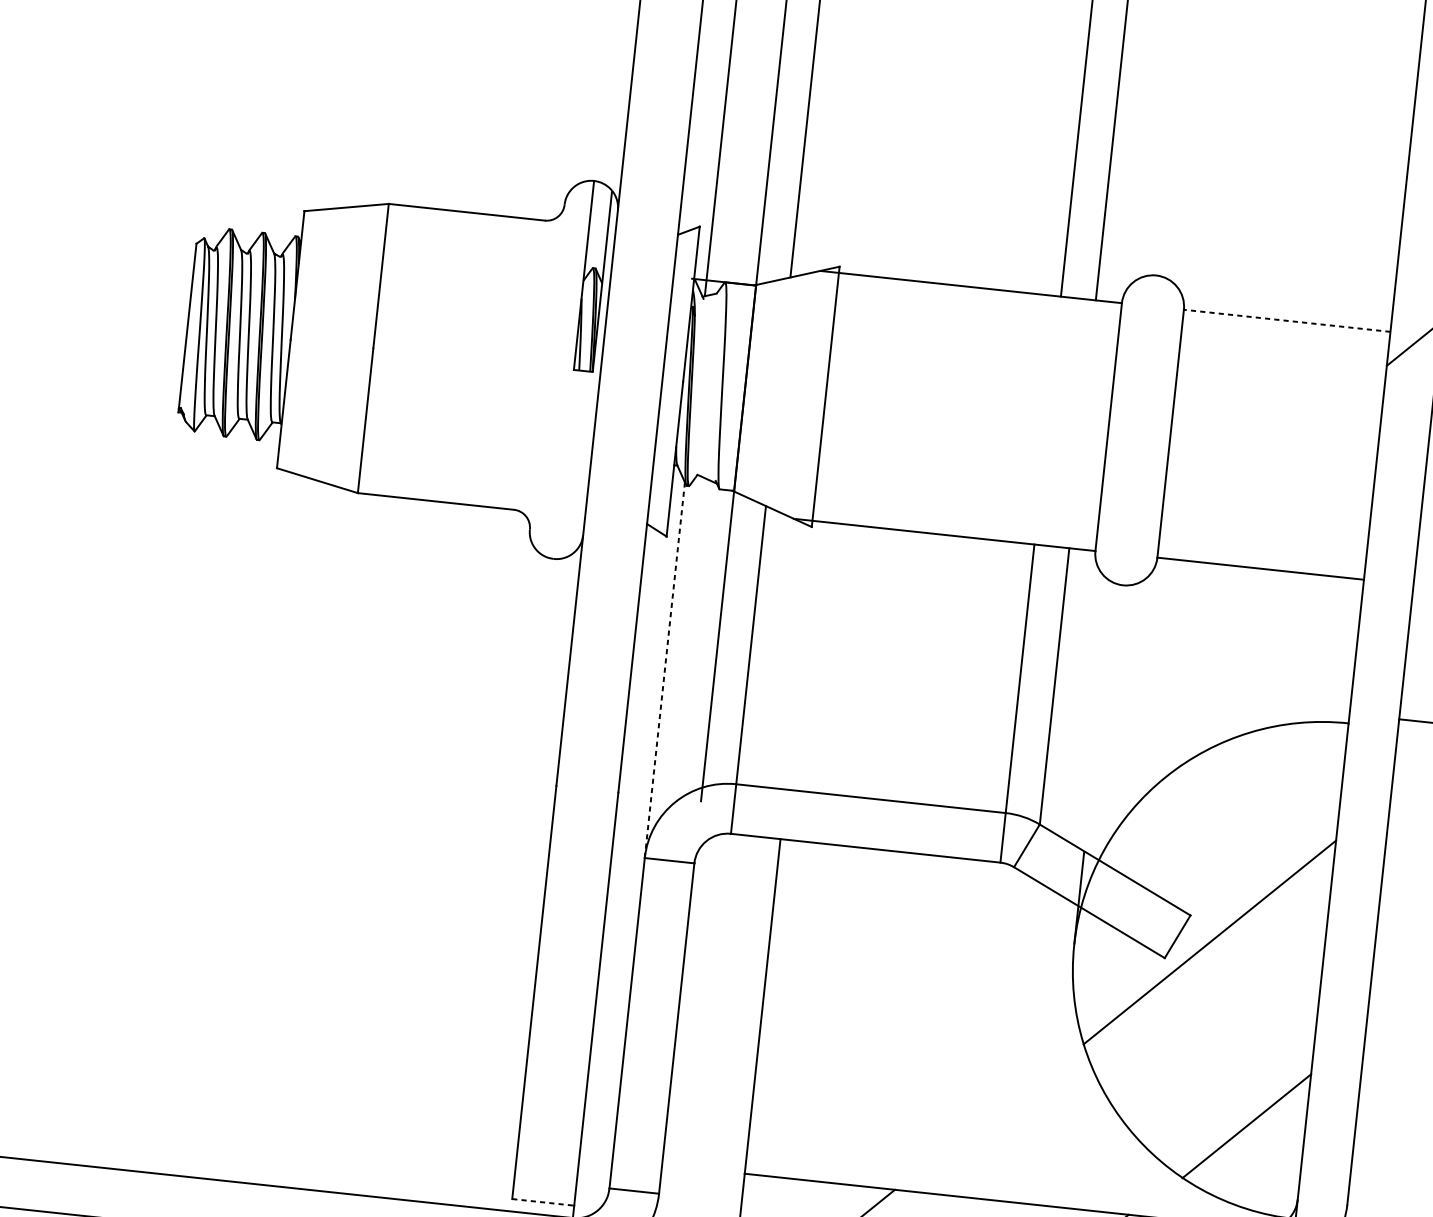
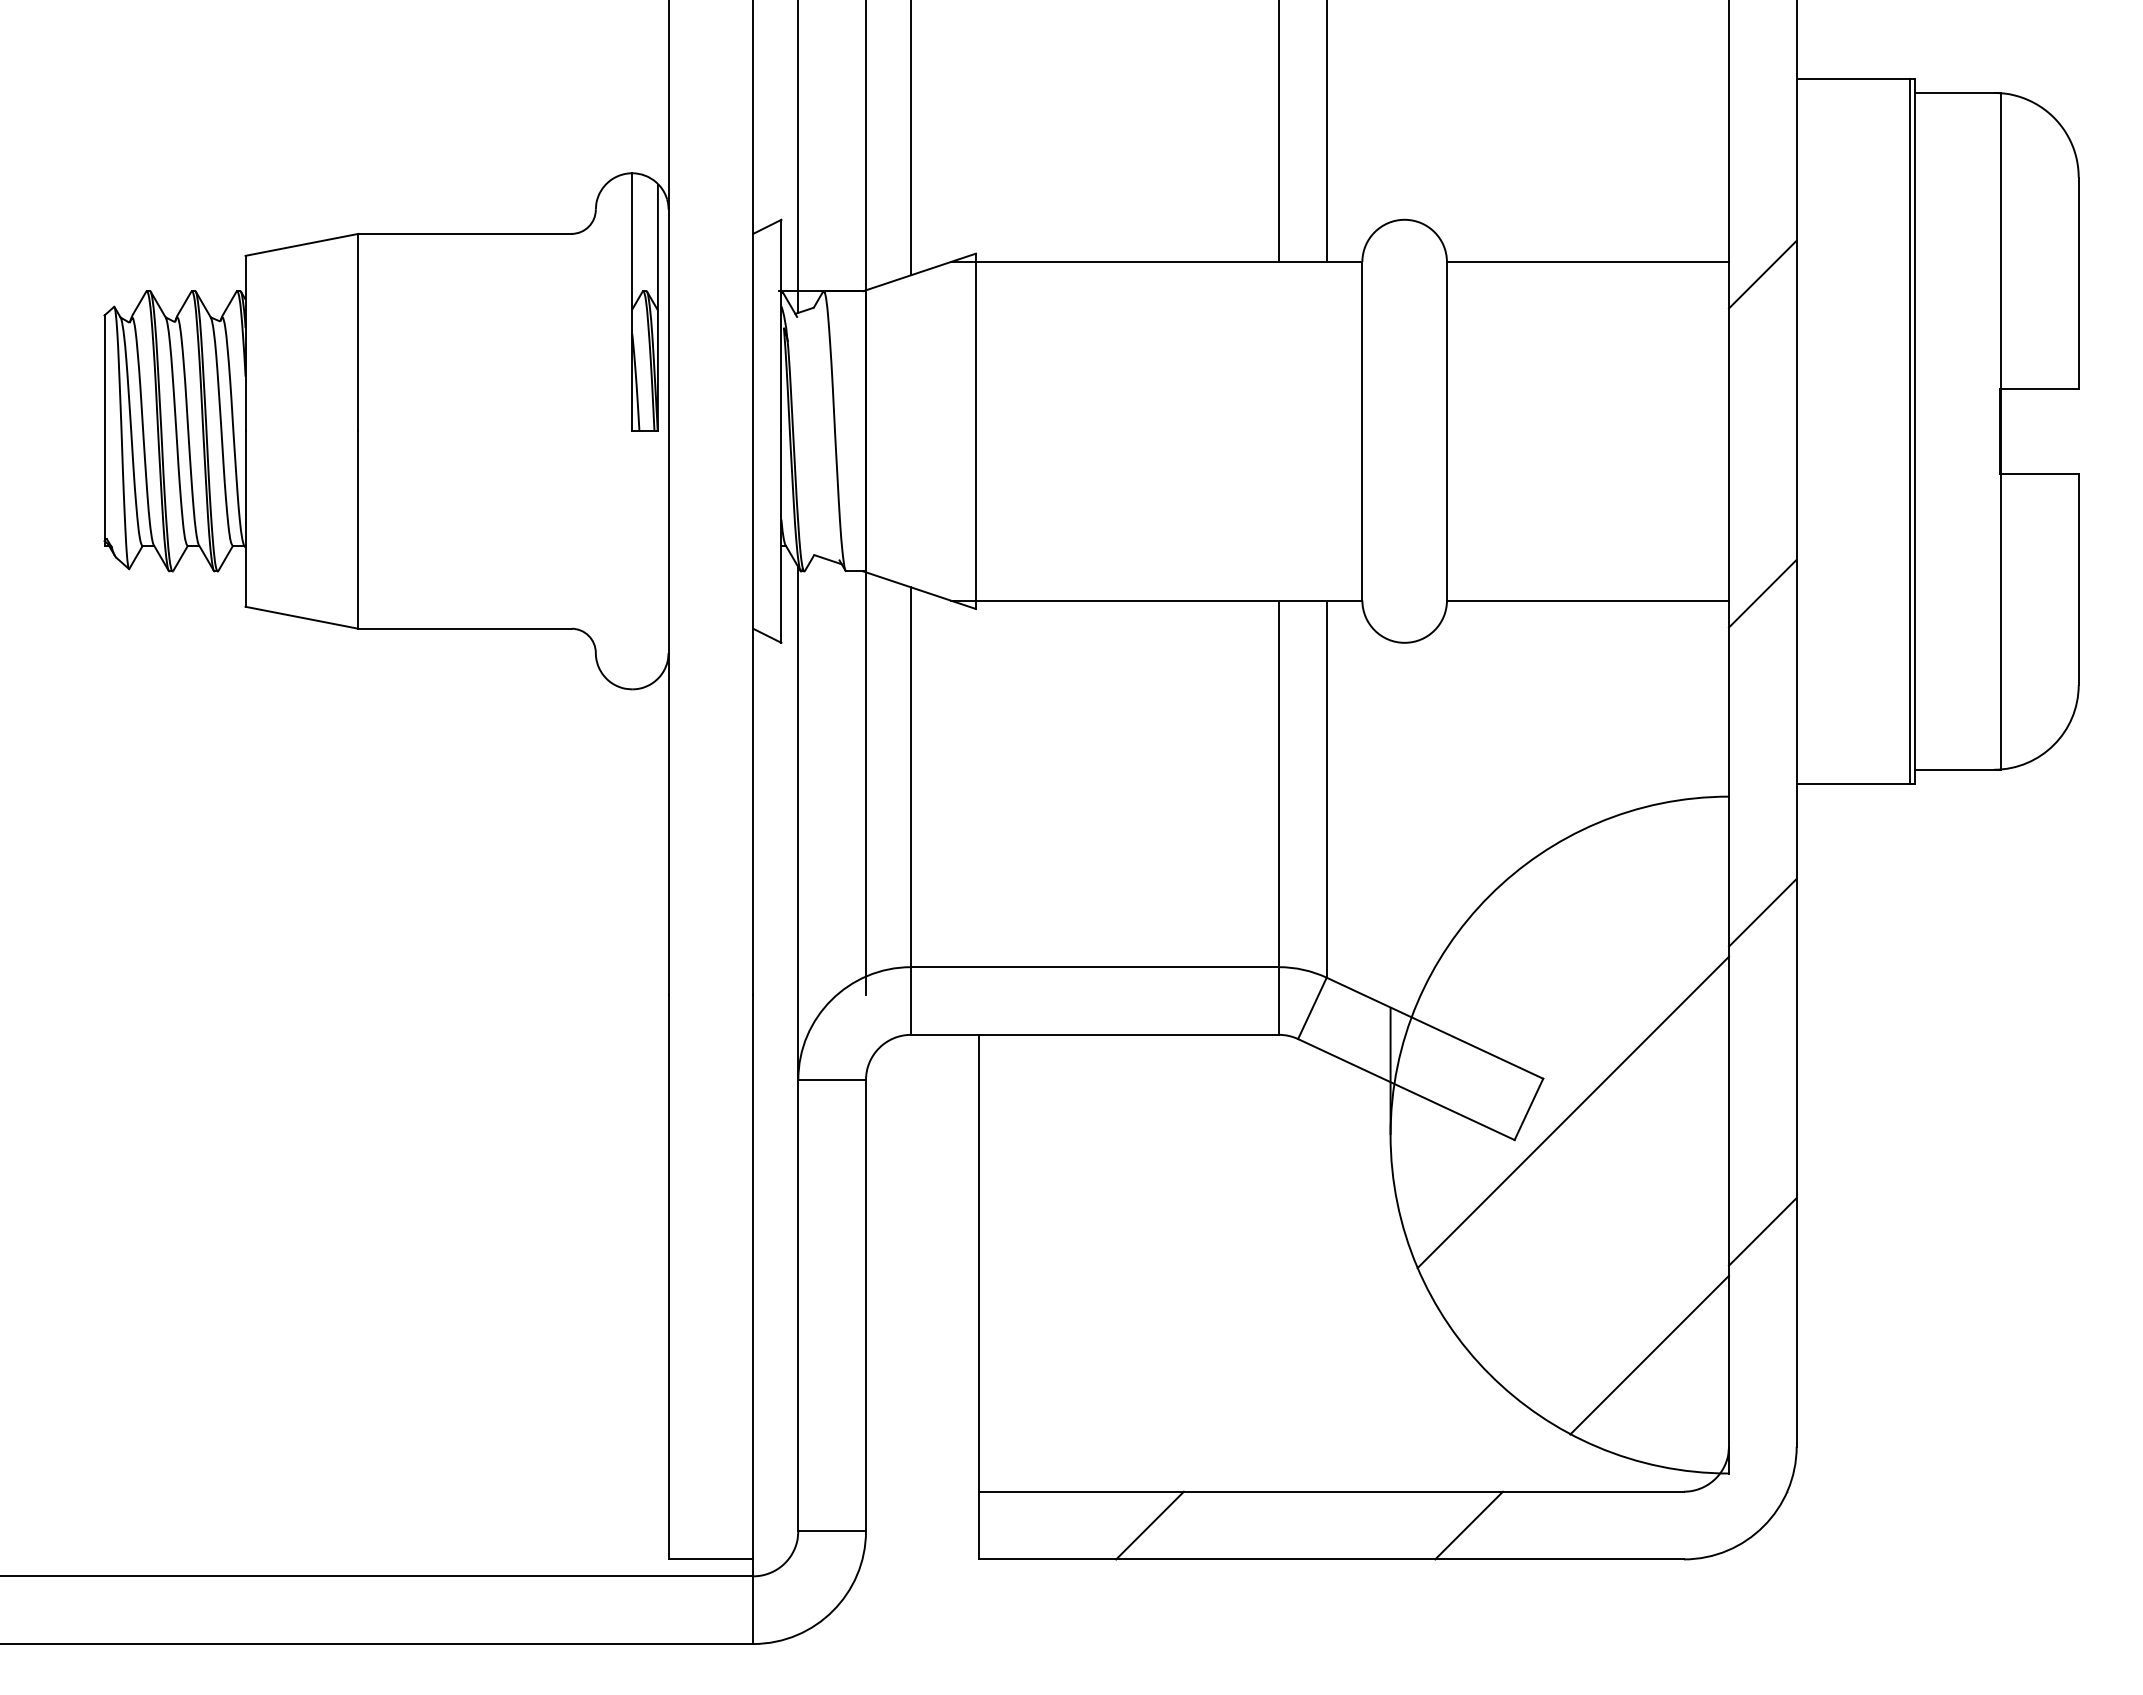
line: (1286, 321) -> (1587, 262), dashed -> solid
line: (1389, 577) -> (1762, 593), added
line: (665, 670) -> (798, 823), dashed -> solid
line: (1364, 810) -> (1762, 912), added
line: (1339, 1044) -> (1762, 1231), added
line: (543, 1202) -> (711, 1559), dashed -> solid

